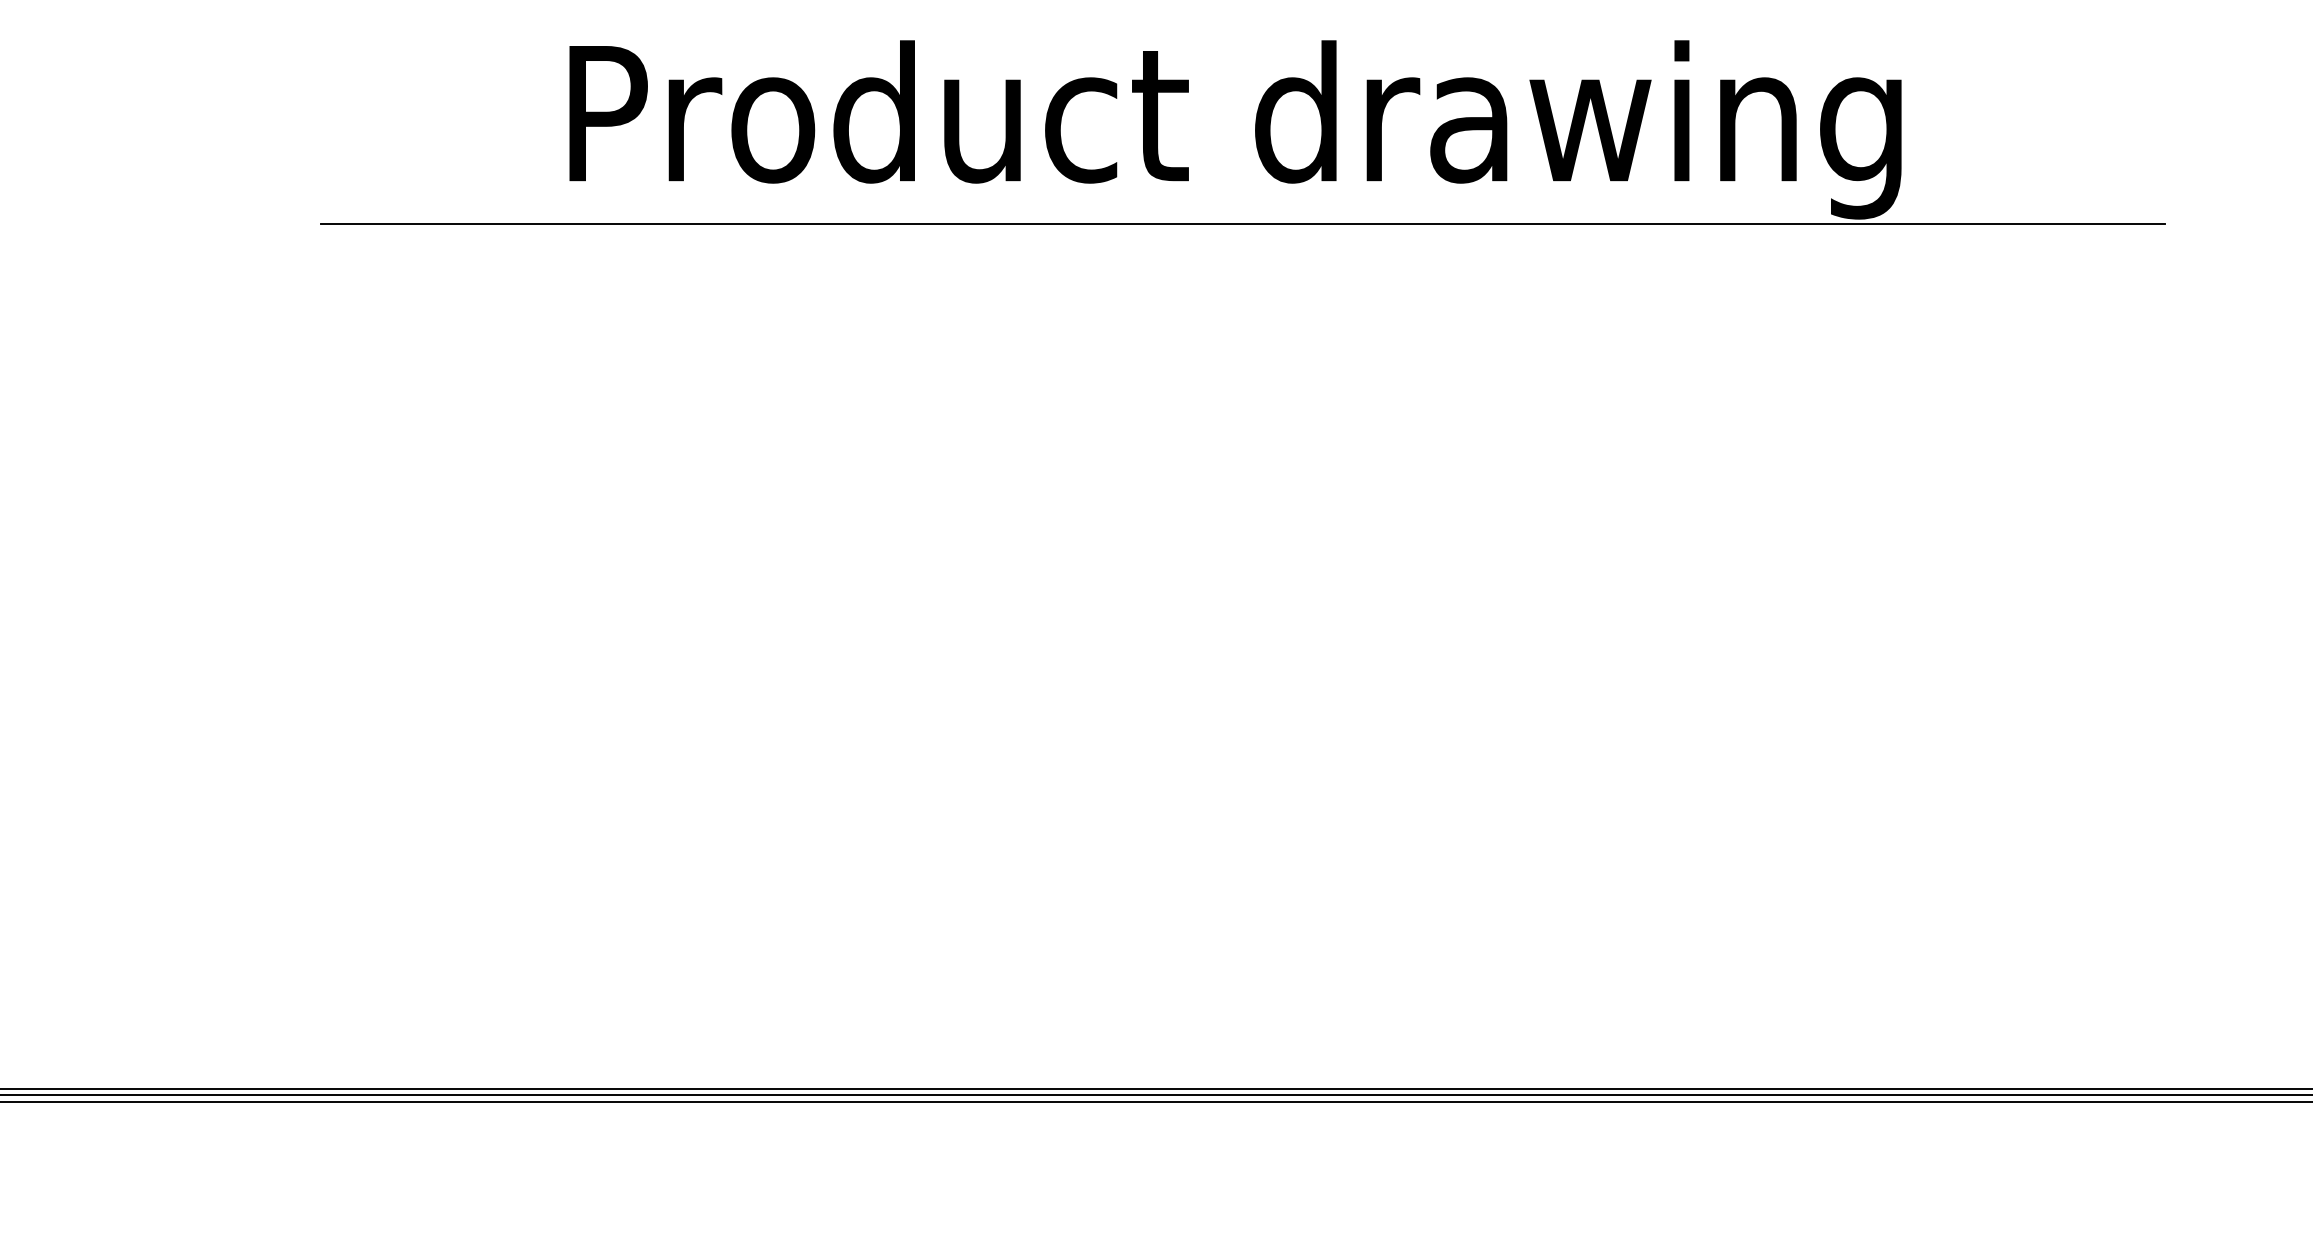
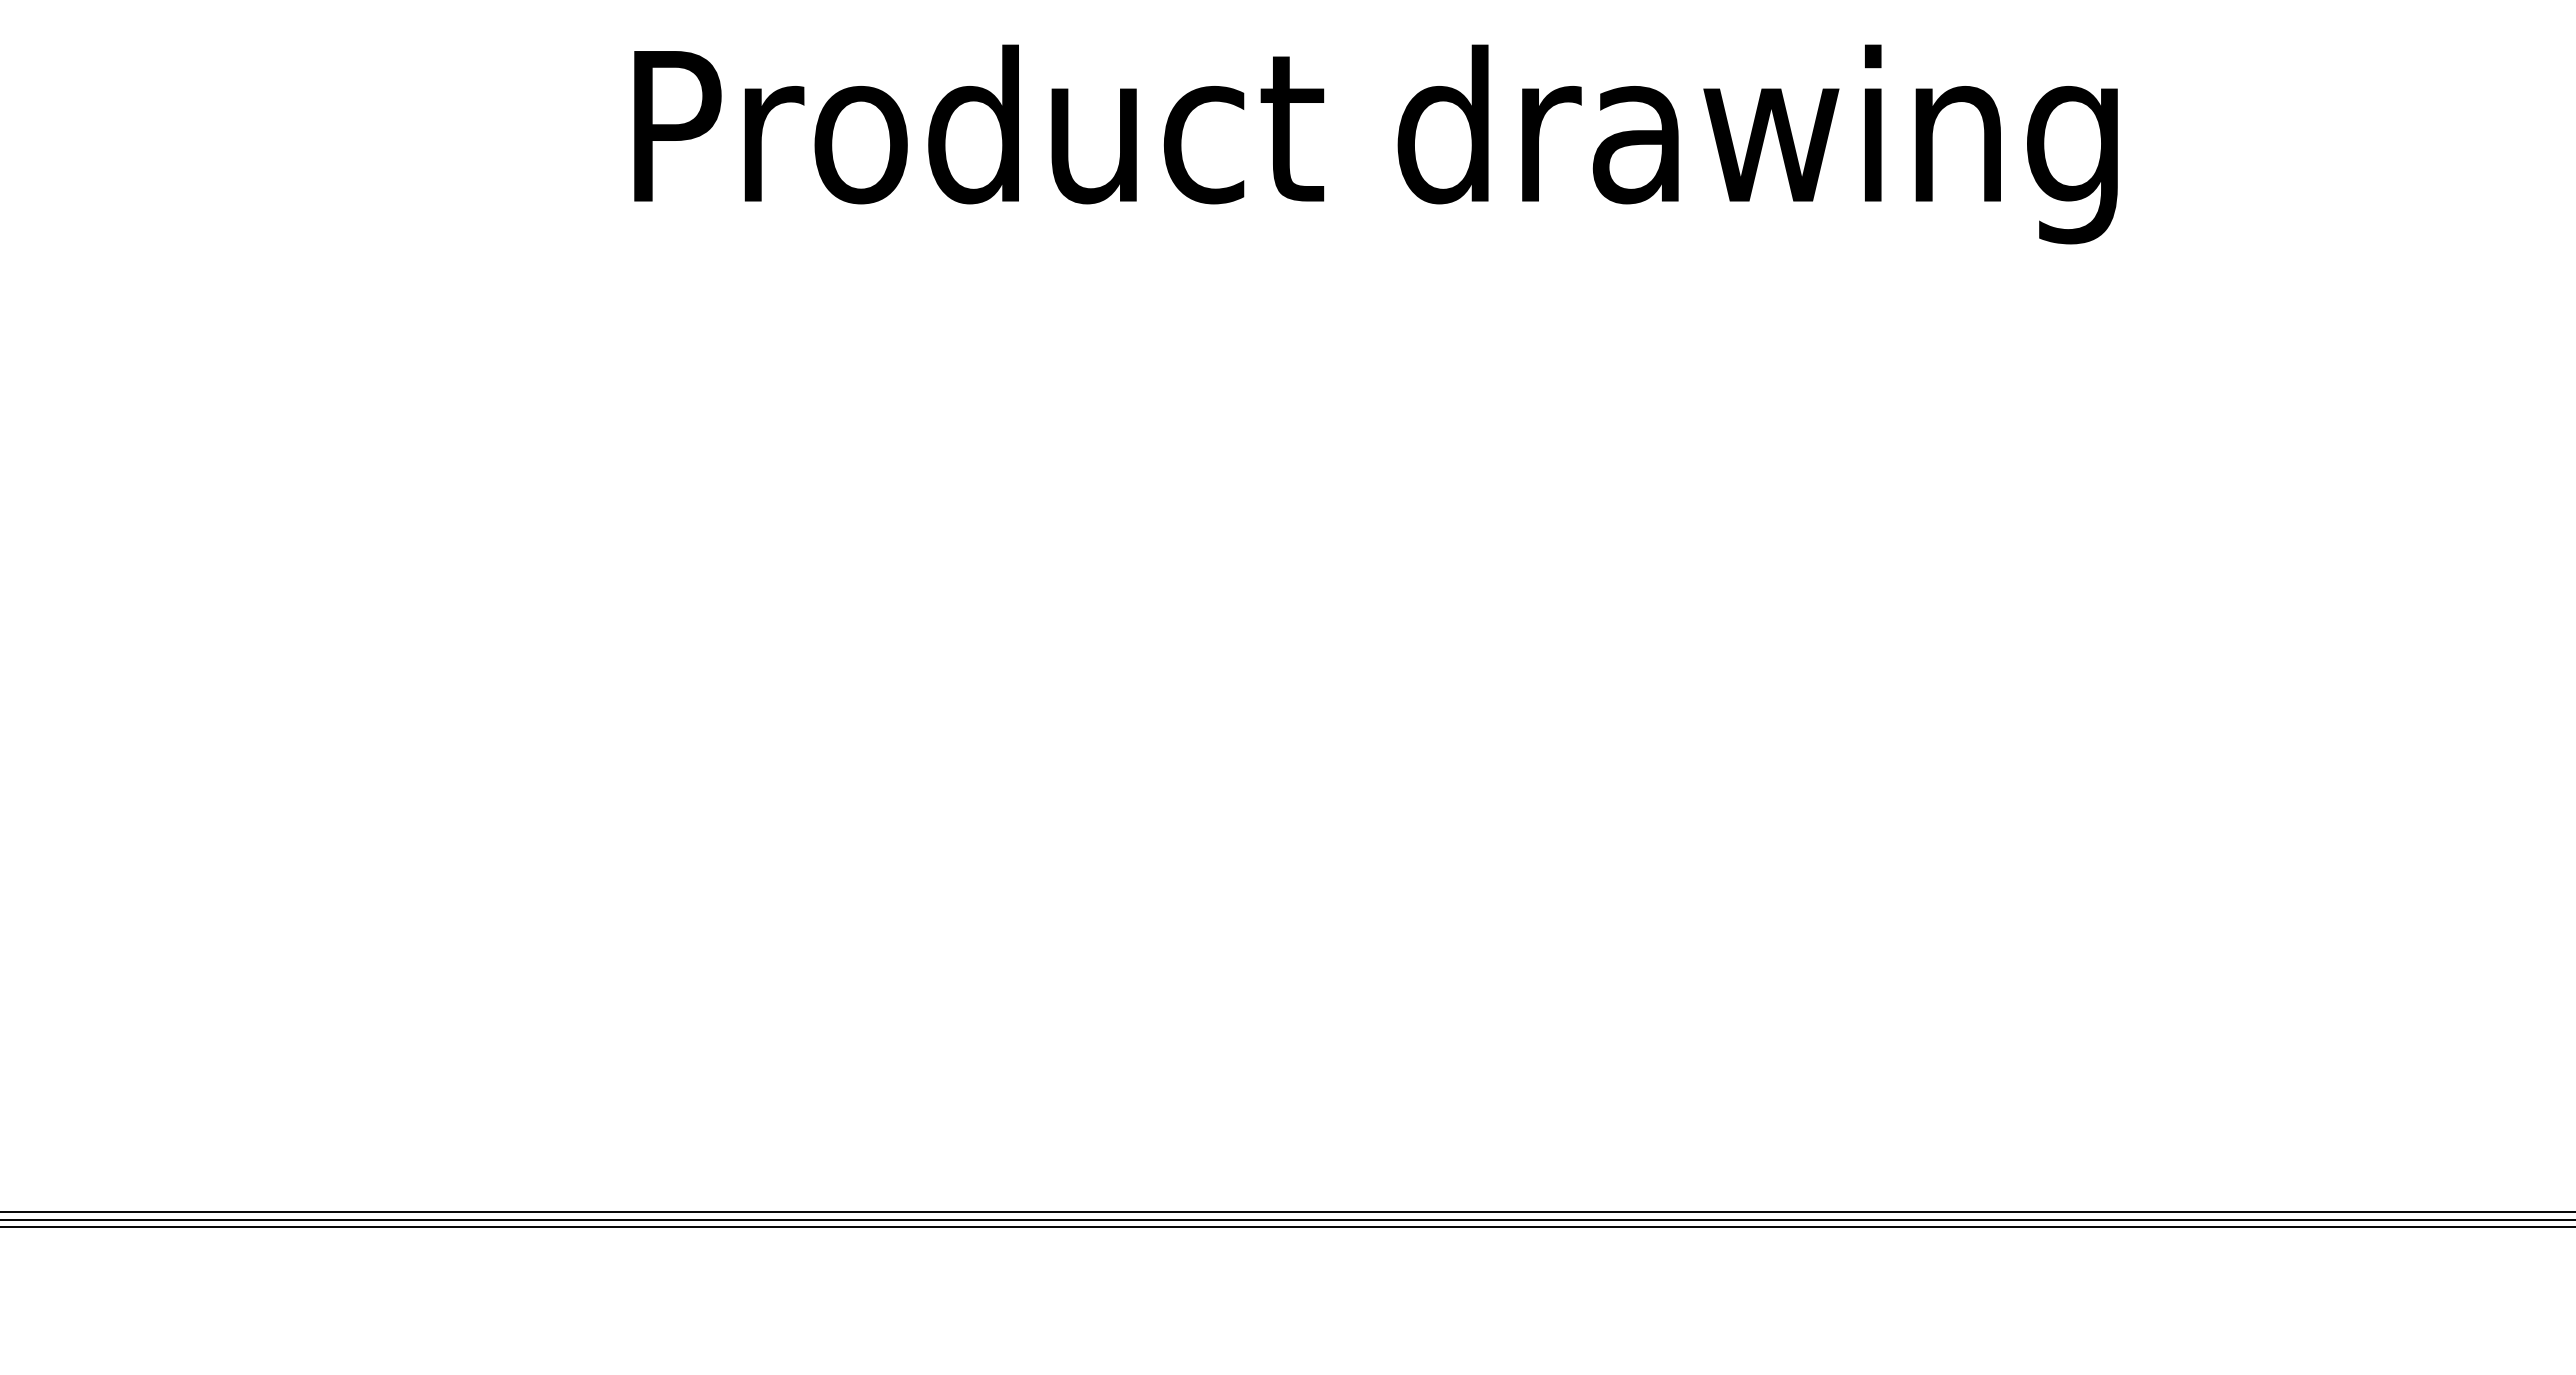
line: (1242, 223) -> (1383, 248), removed

